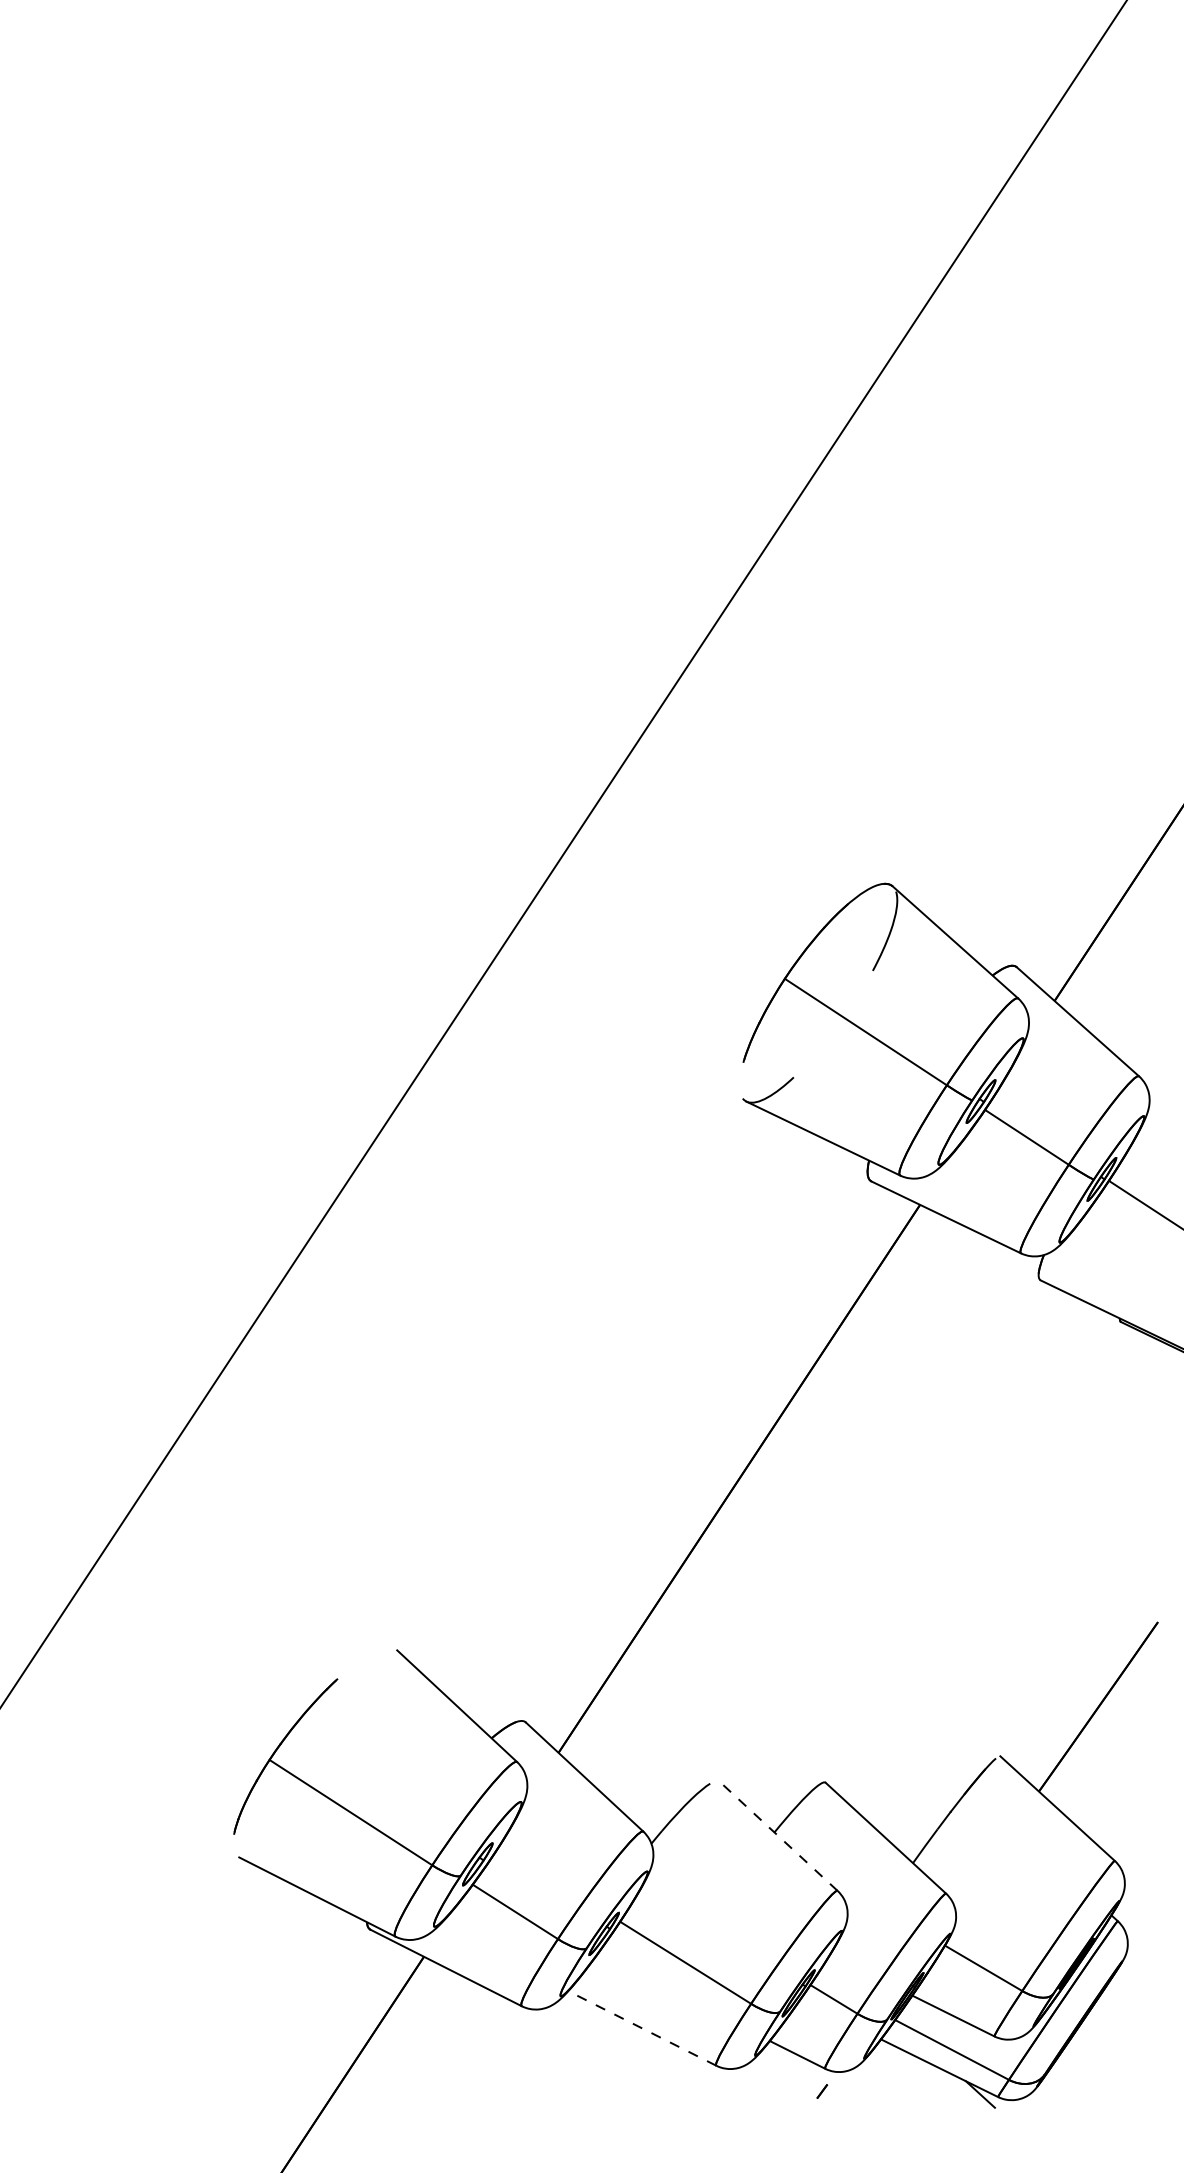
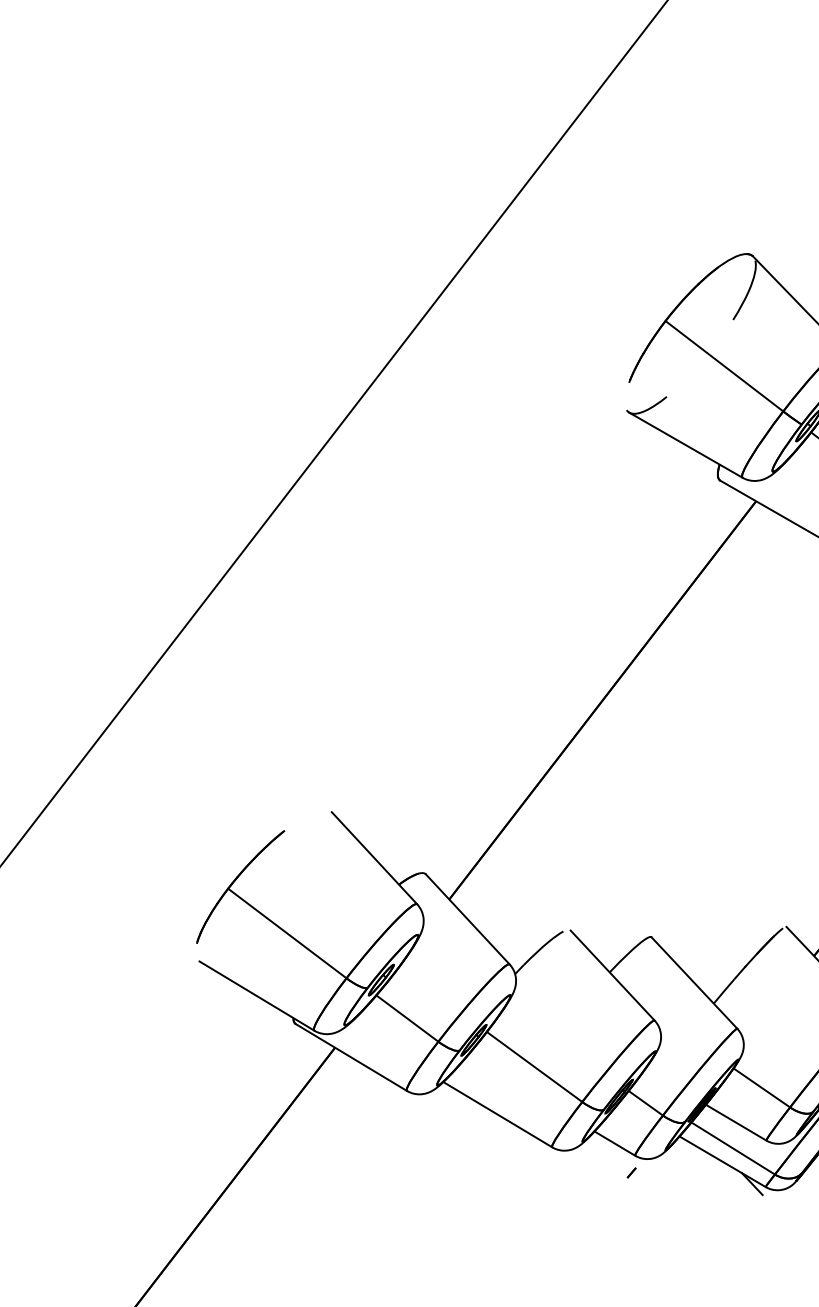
line: (778, 1835) -> (612, 974), dashed -> solid
line: (642, 2028) -> (497, 1114), dashed -> solid

